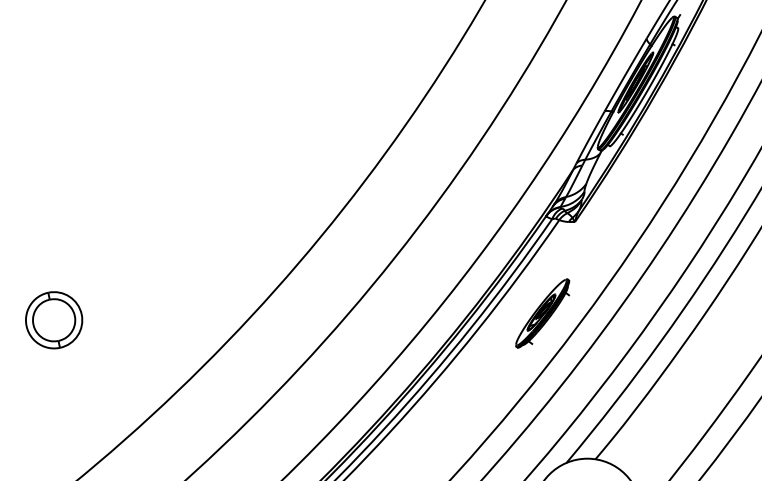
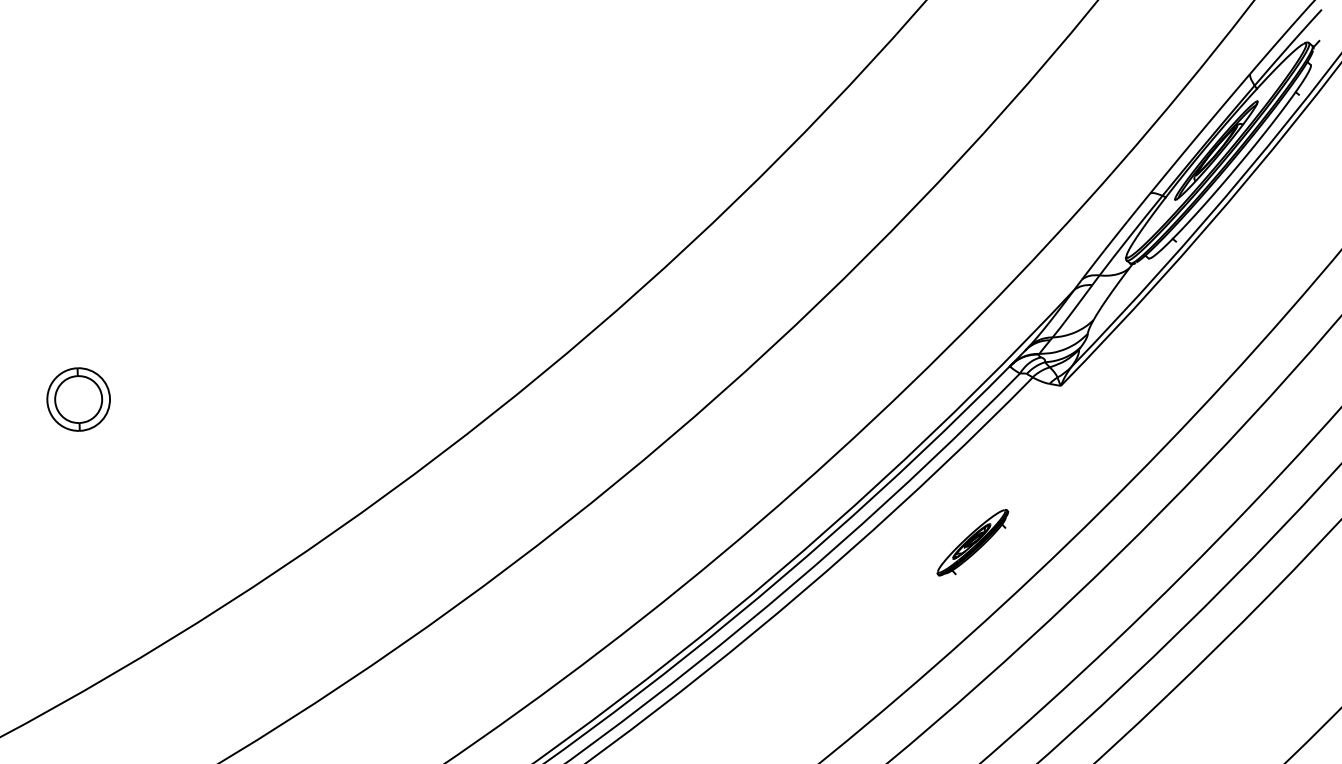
part: (542, 313) -> (972, 542), size x0.6
part: (54, 320) -> (79, 399), size x0.6

